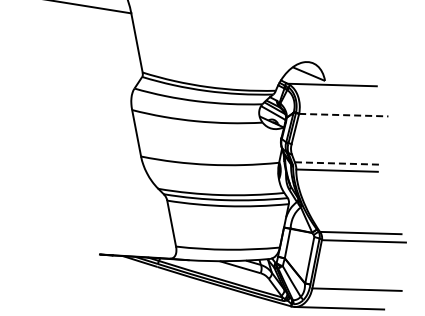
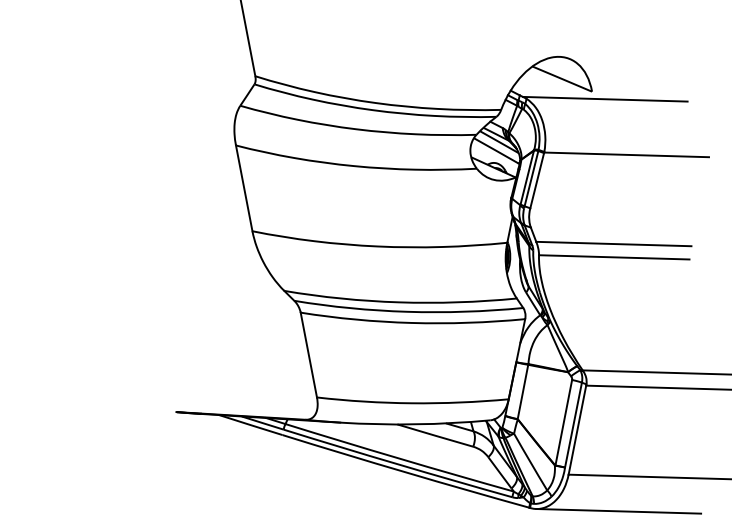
line: (343, 115) -> (626, 155), dashed -> solid
line: (336, 163) -> (613, 244), dashed -> solid

